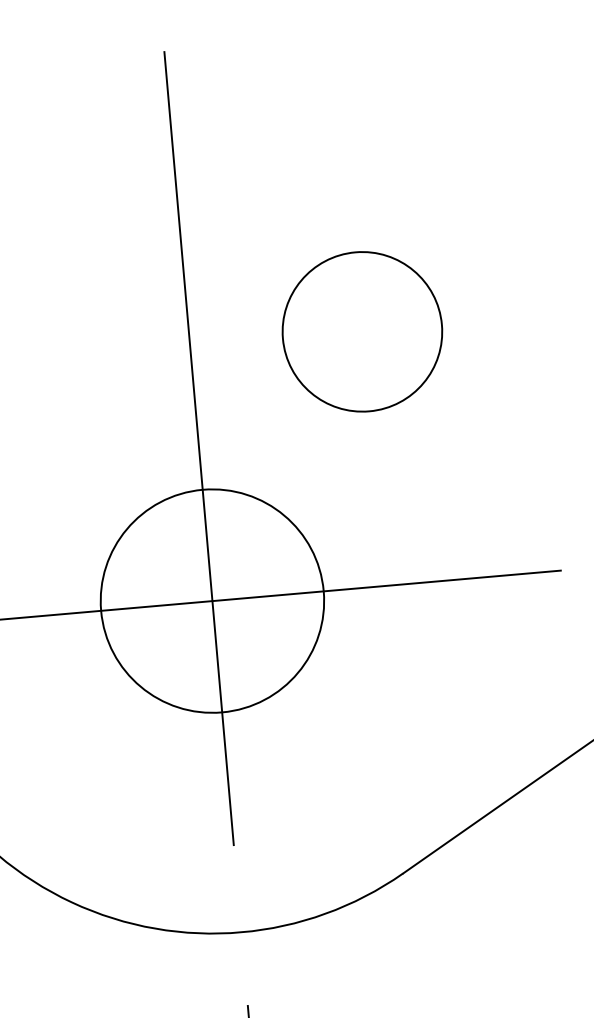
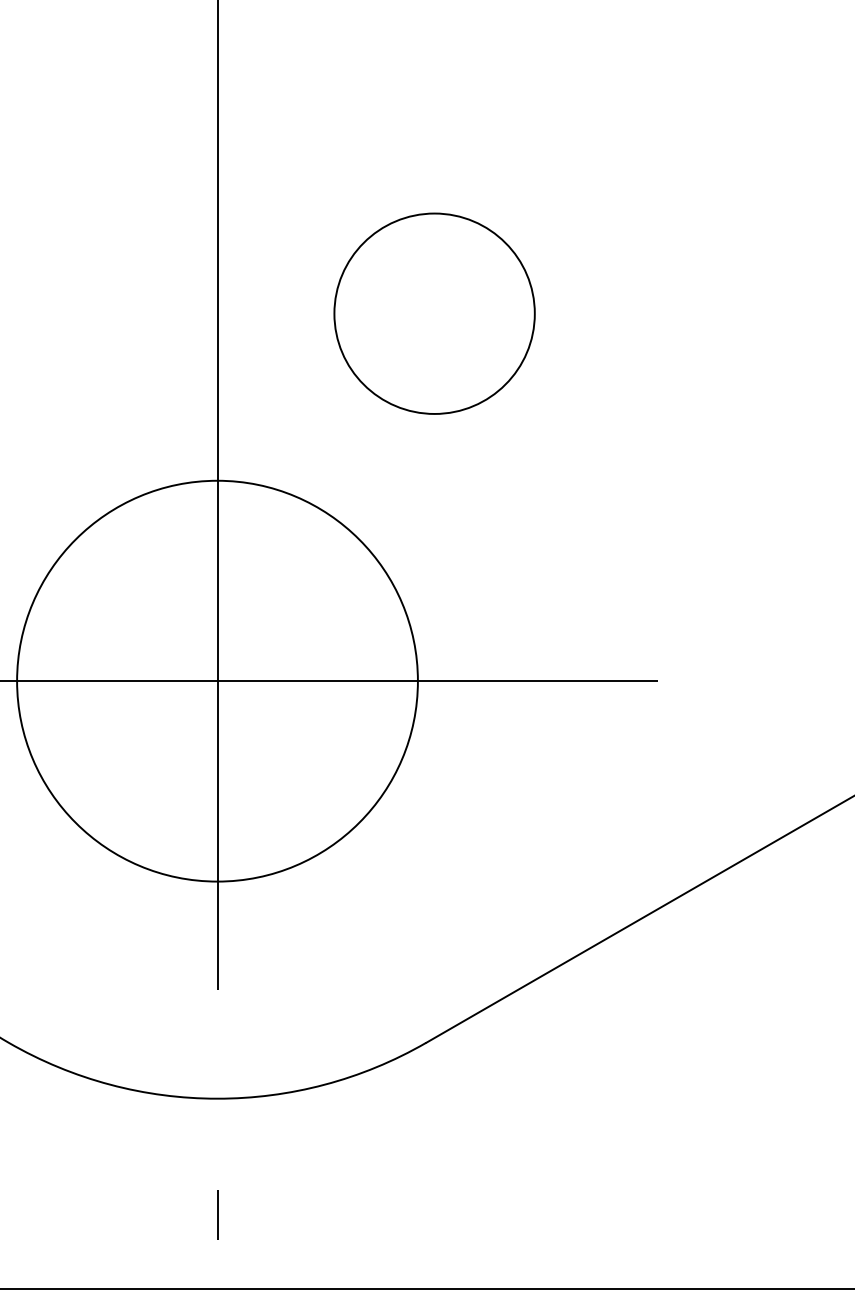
circle: (362, 331) -> (434, 313), moved
circle: (212, 600) -> (217, 680), size x1.43

